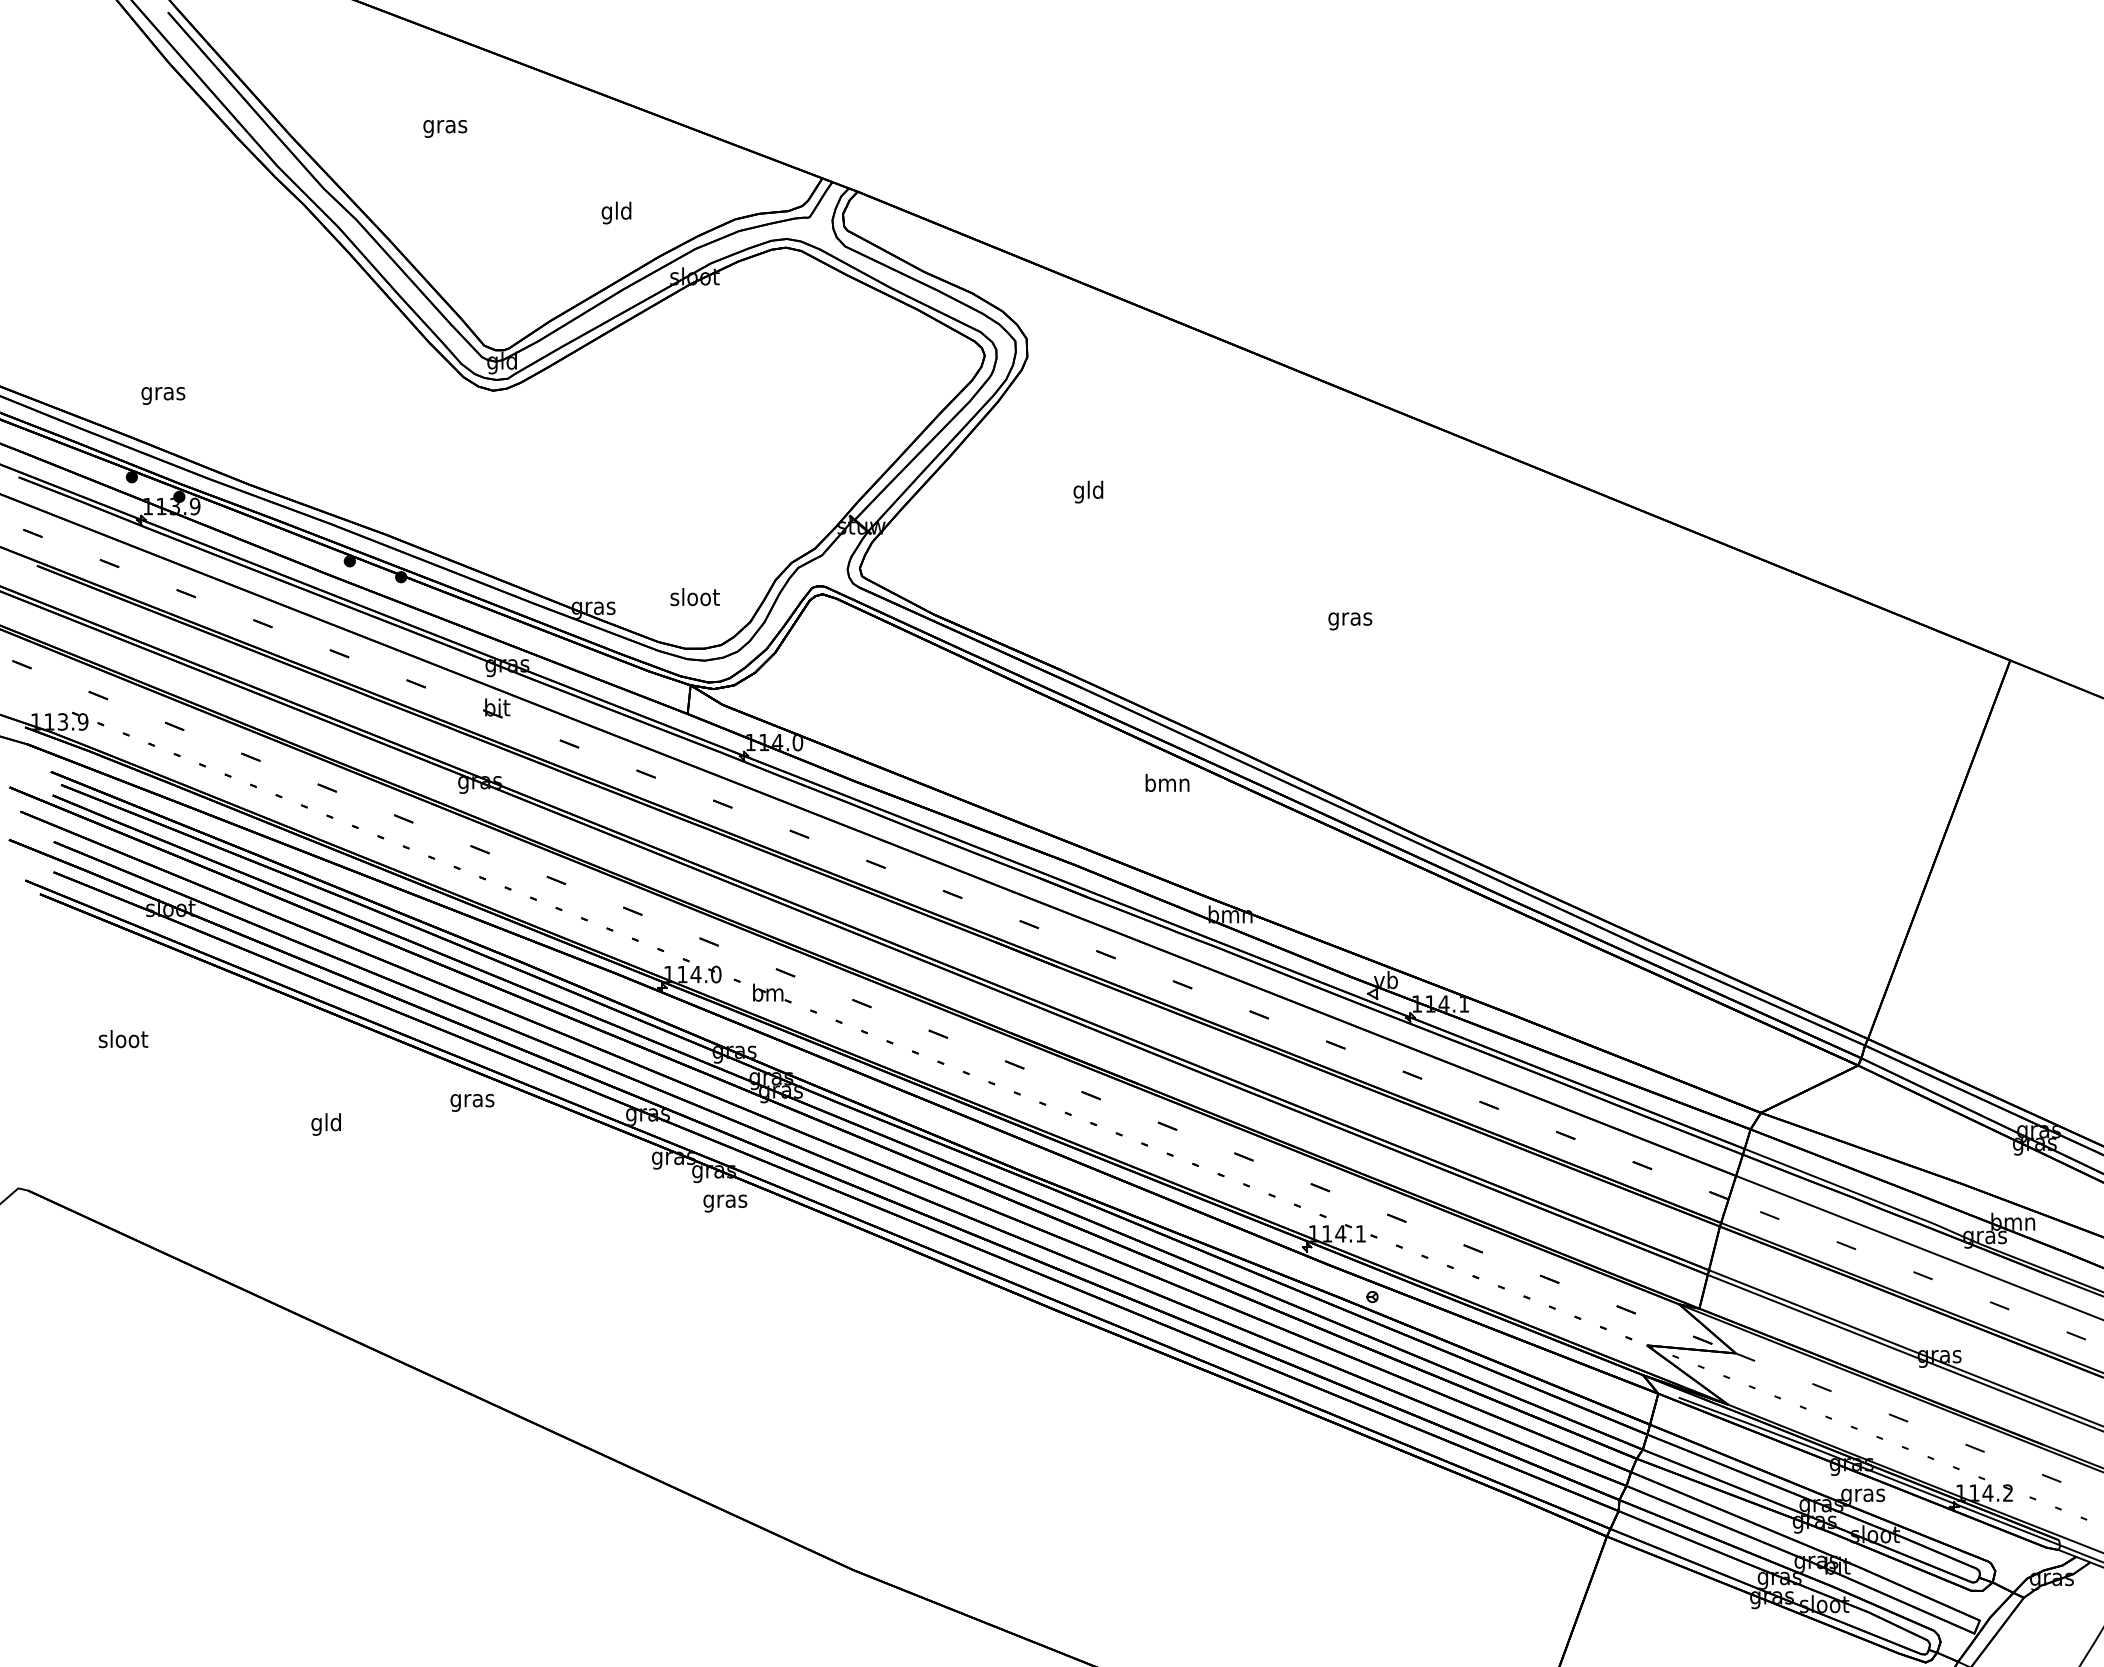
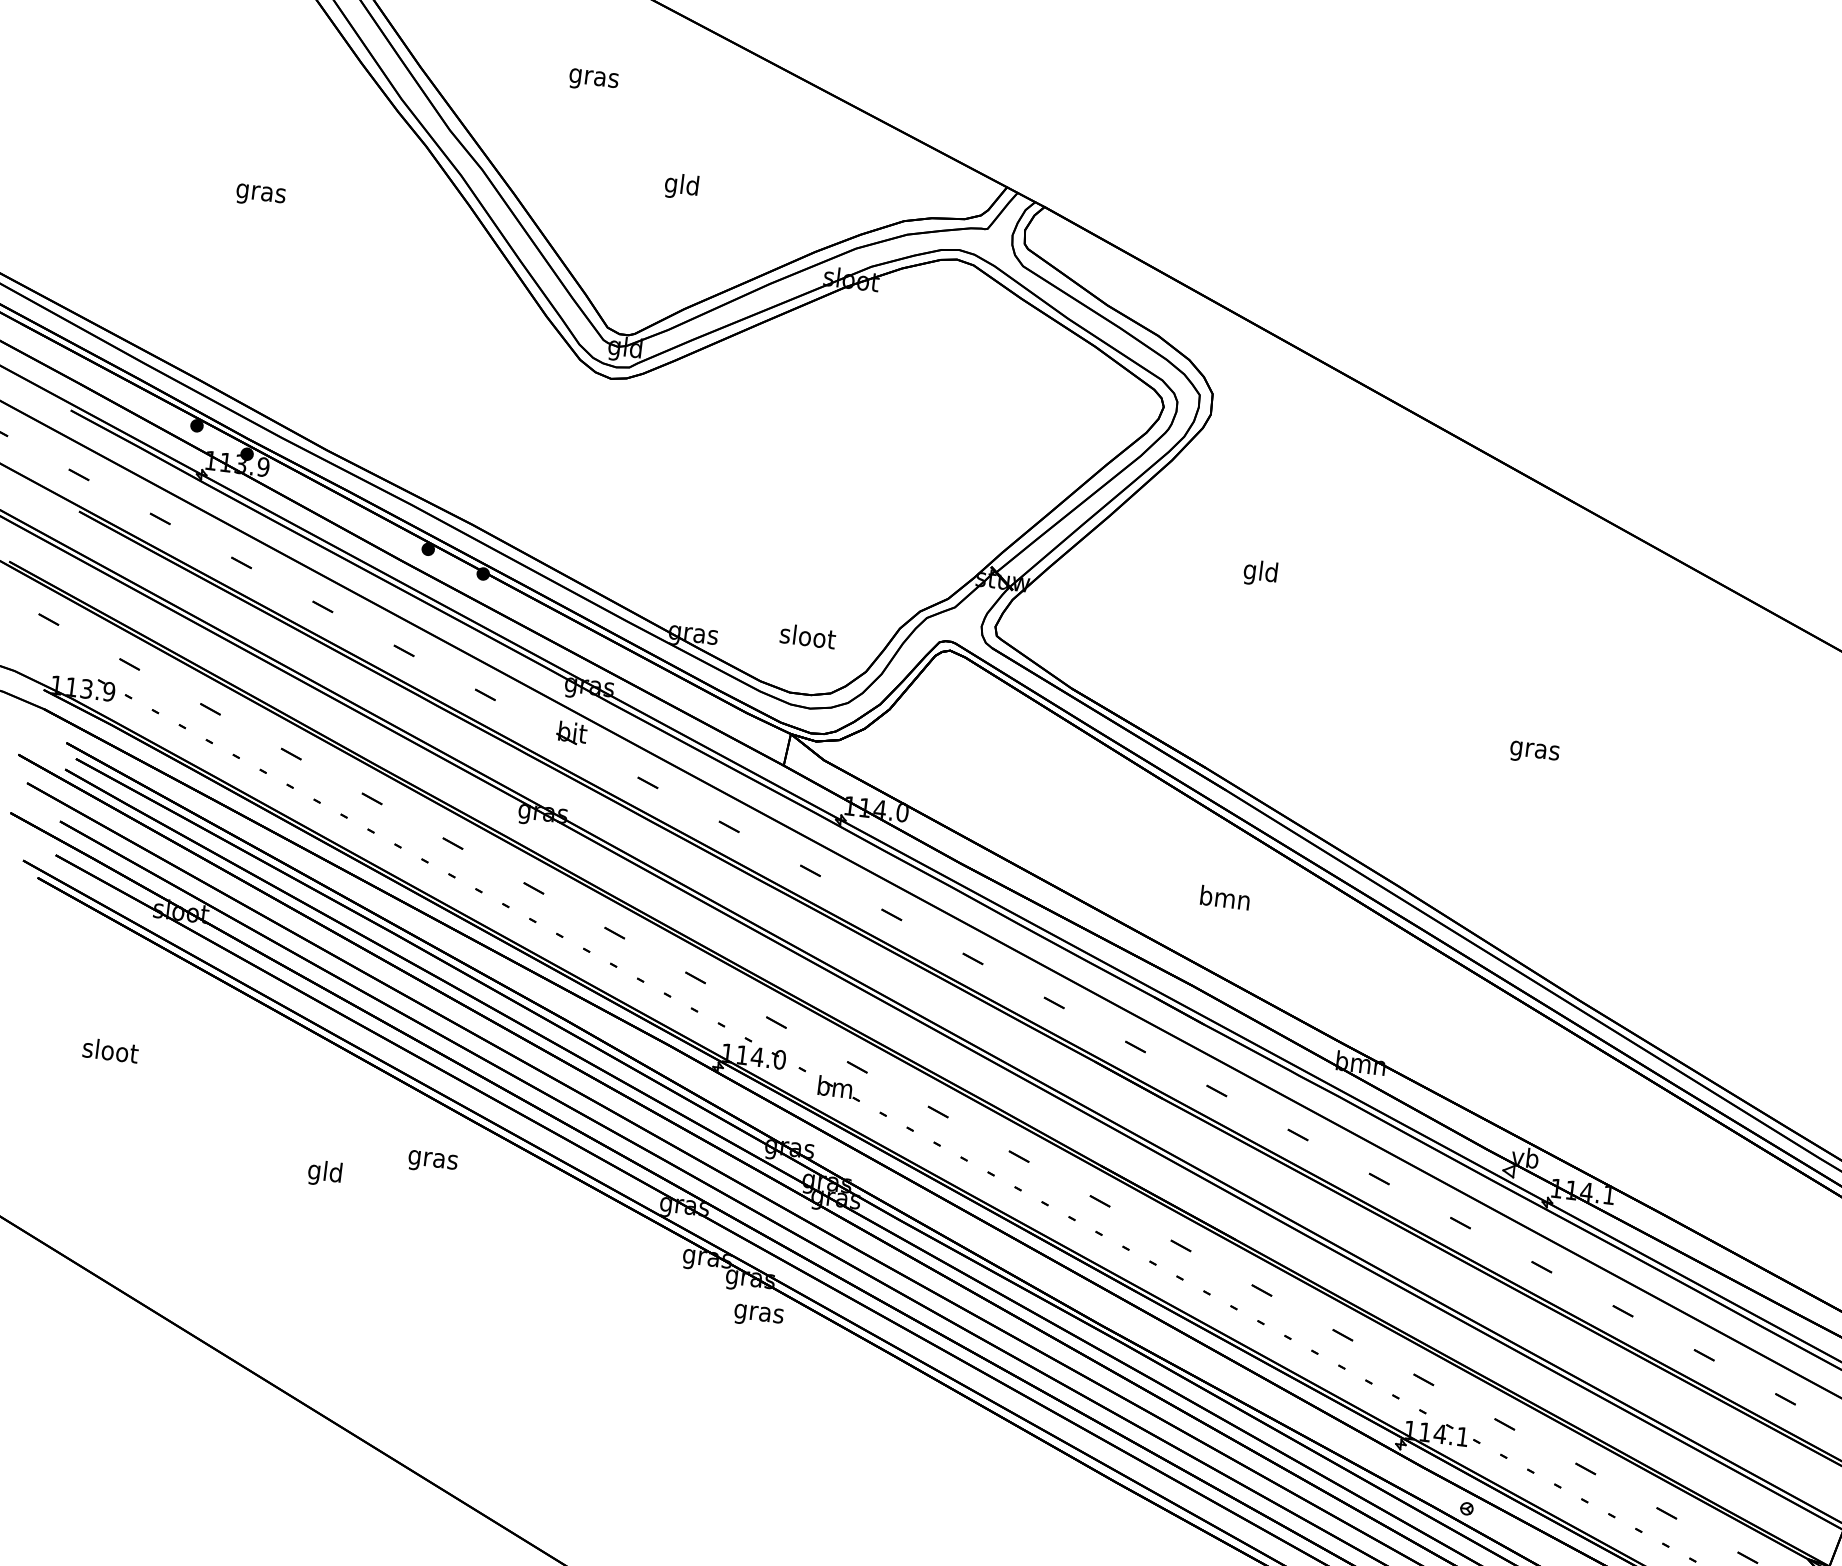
text: (616, 212) -> (681, 185), moved
text: (163, 395) -> (260, 195), moved
text: (1167, 782) -> (1225, 897), moved
text: (472, 1102) -> (432, 1161), moved

